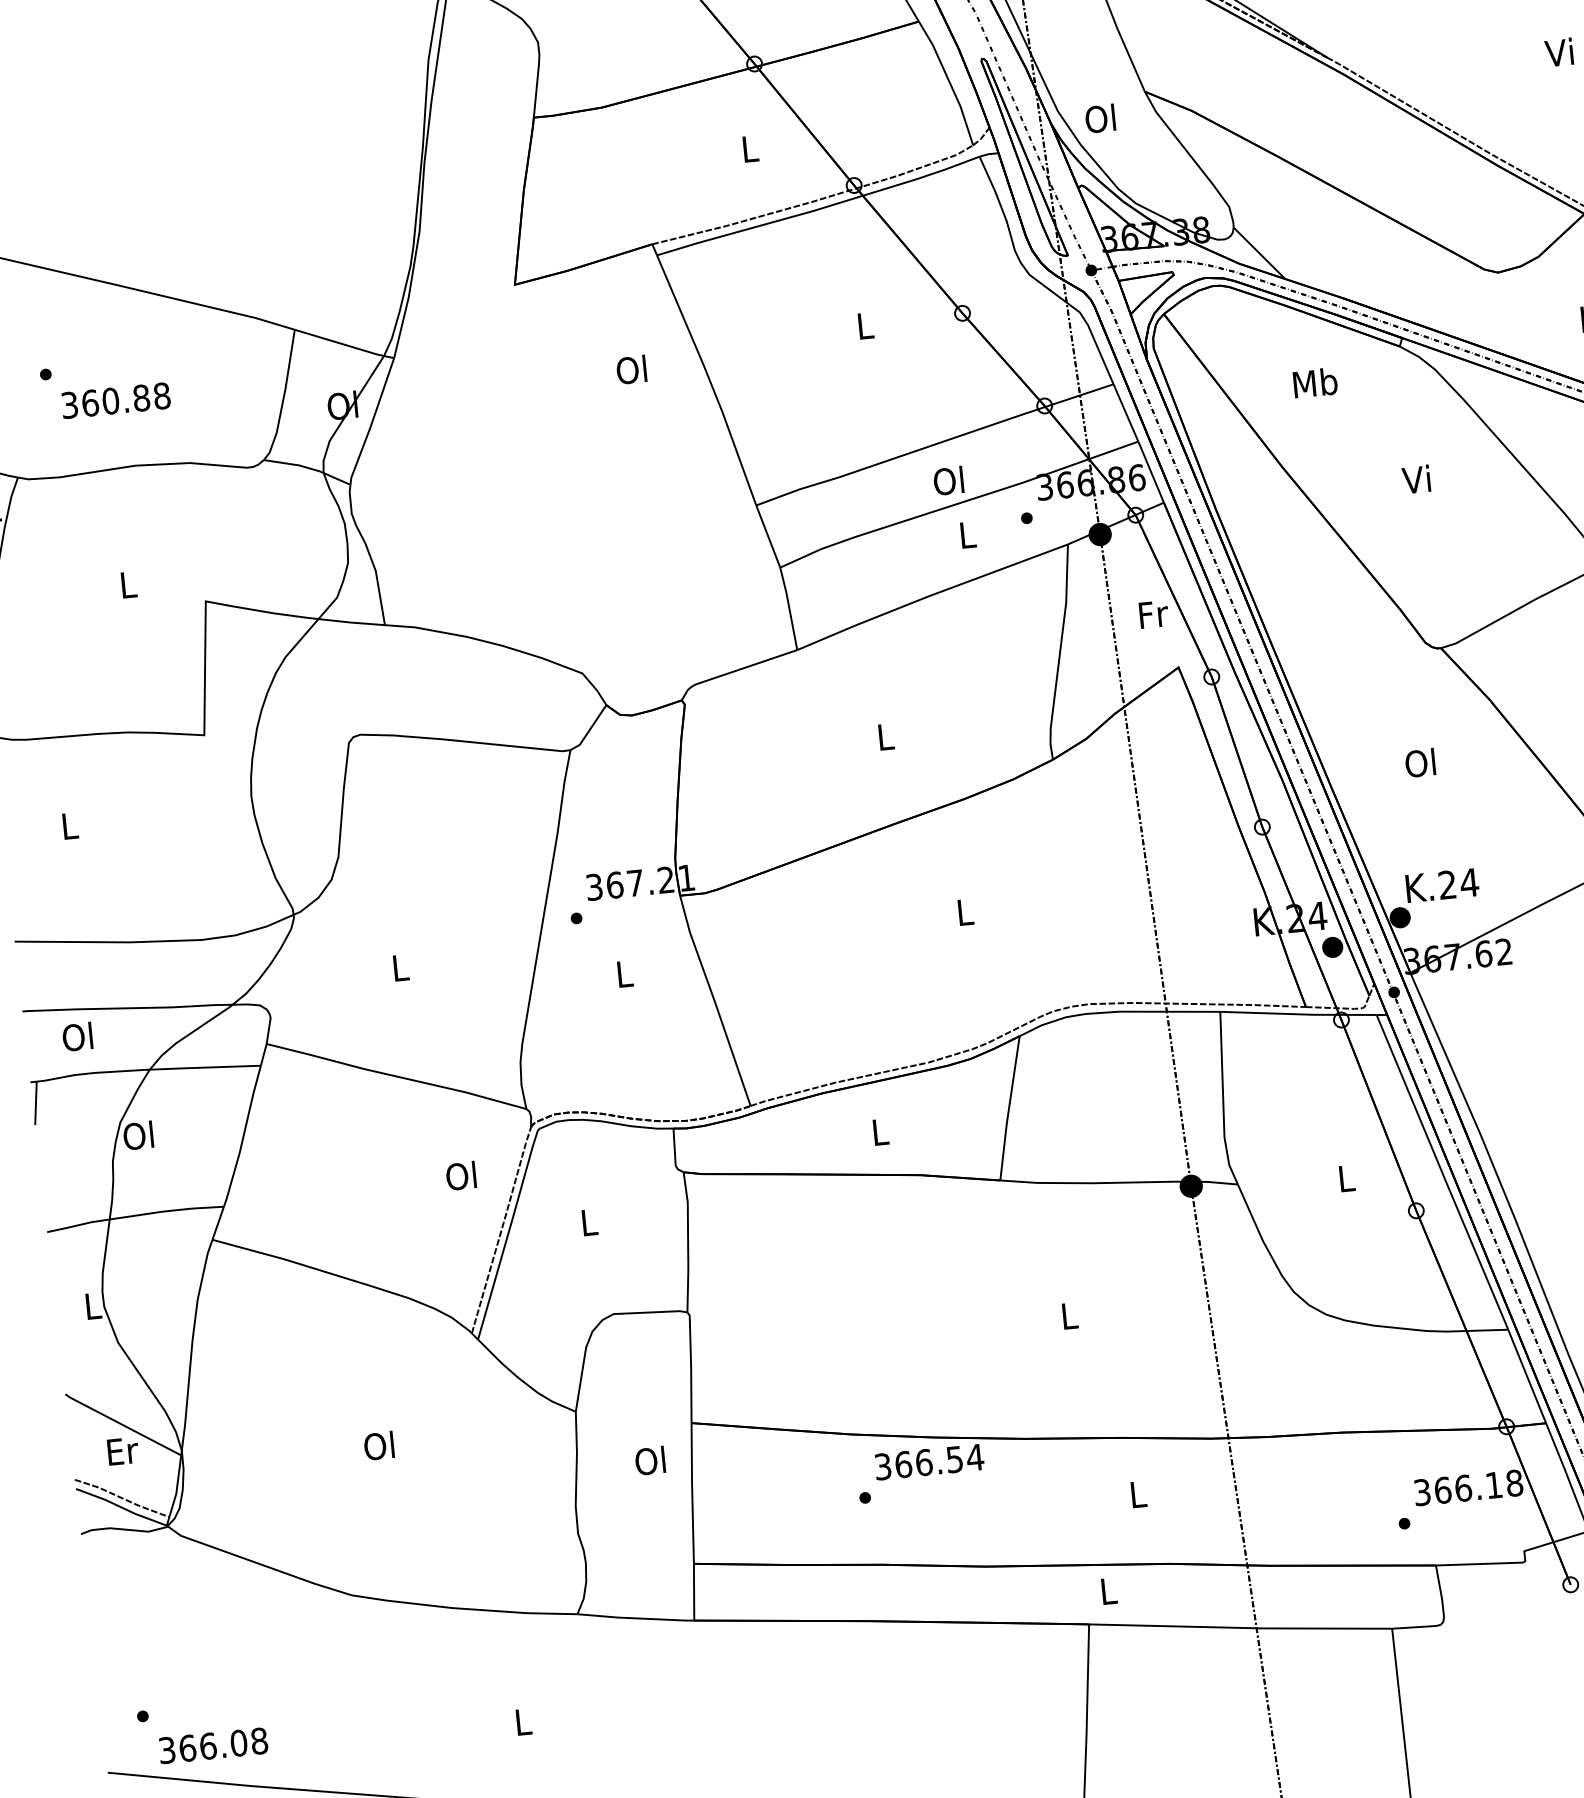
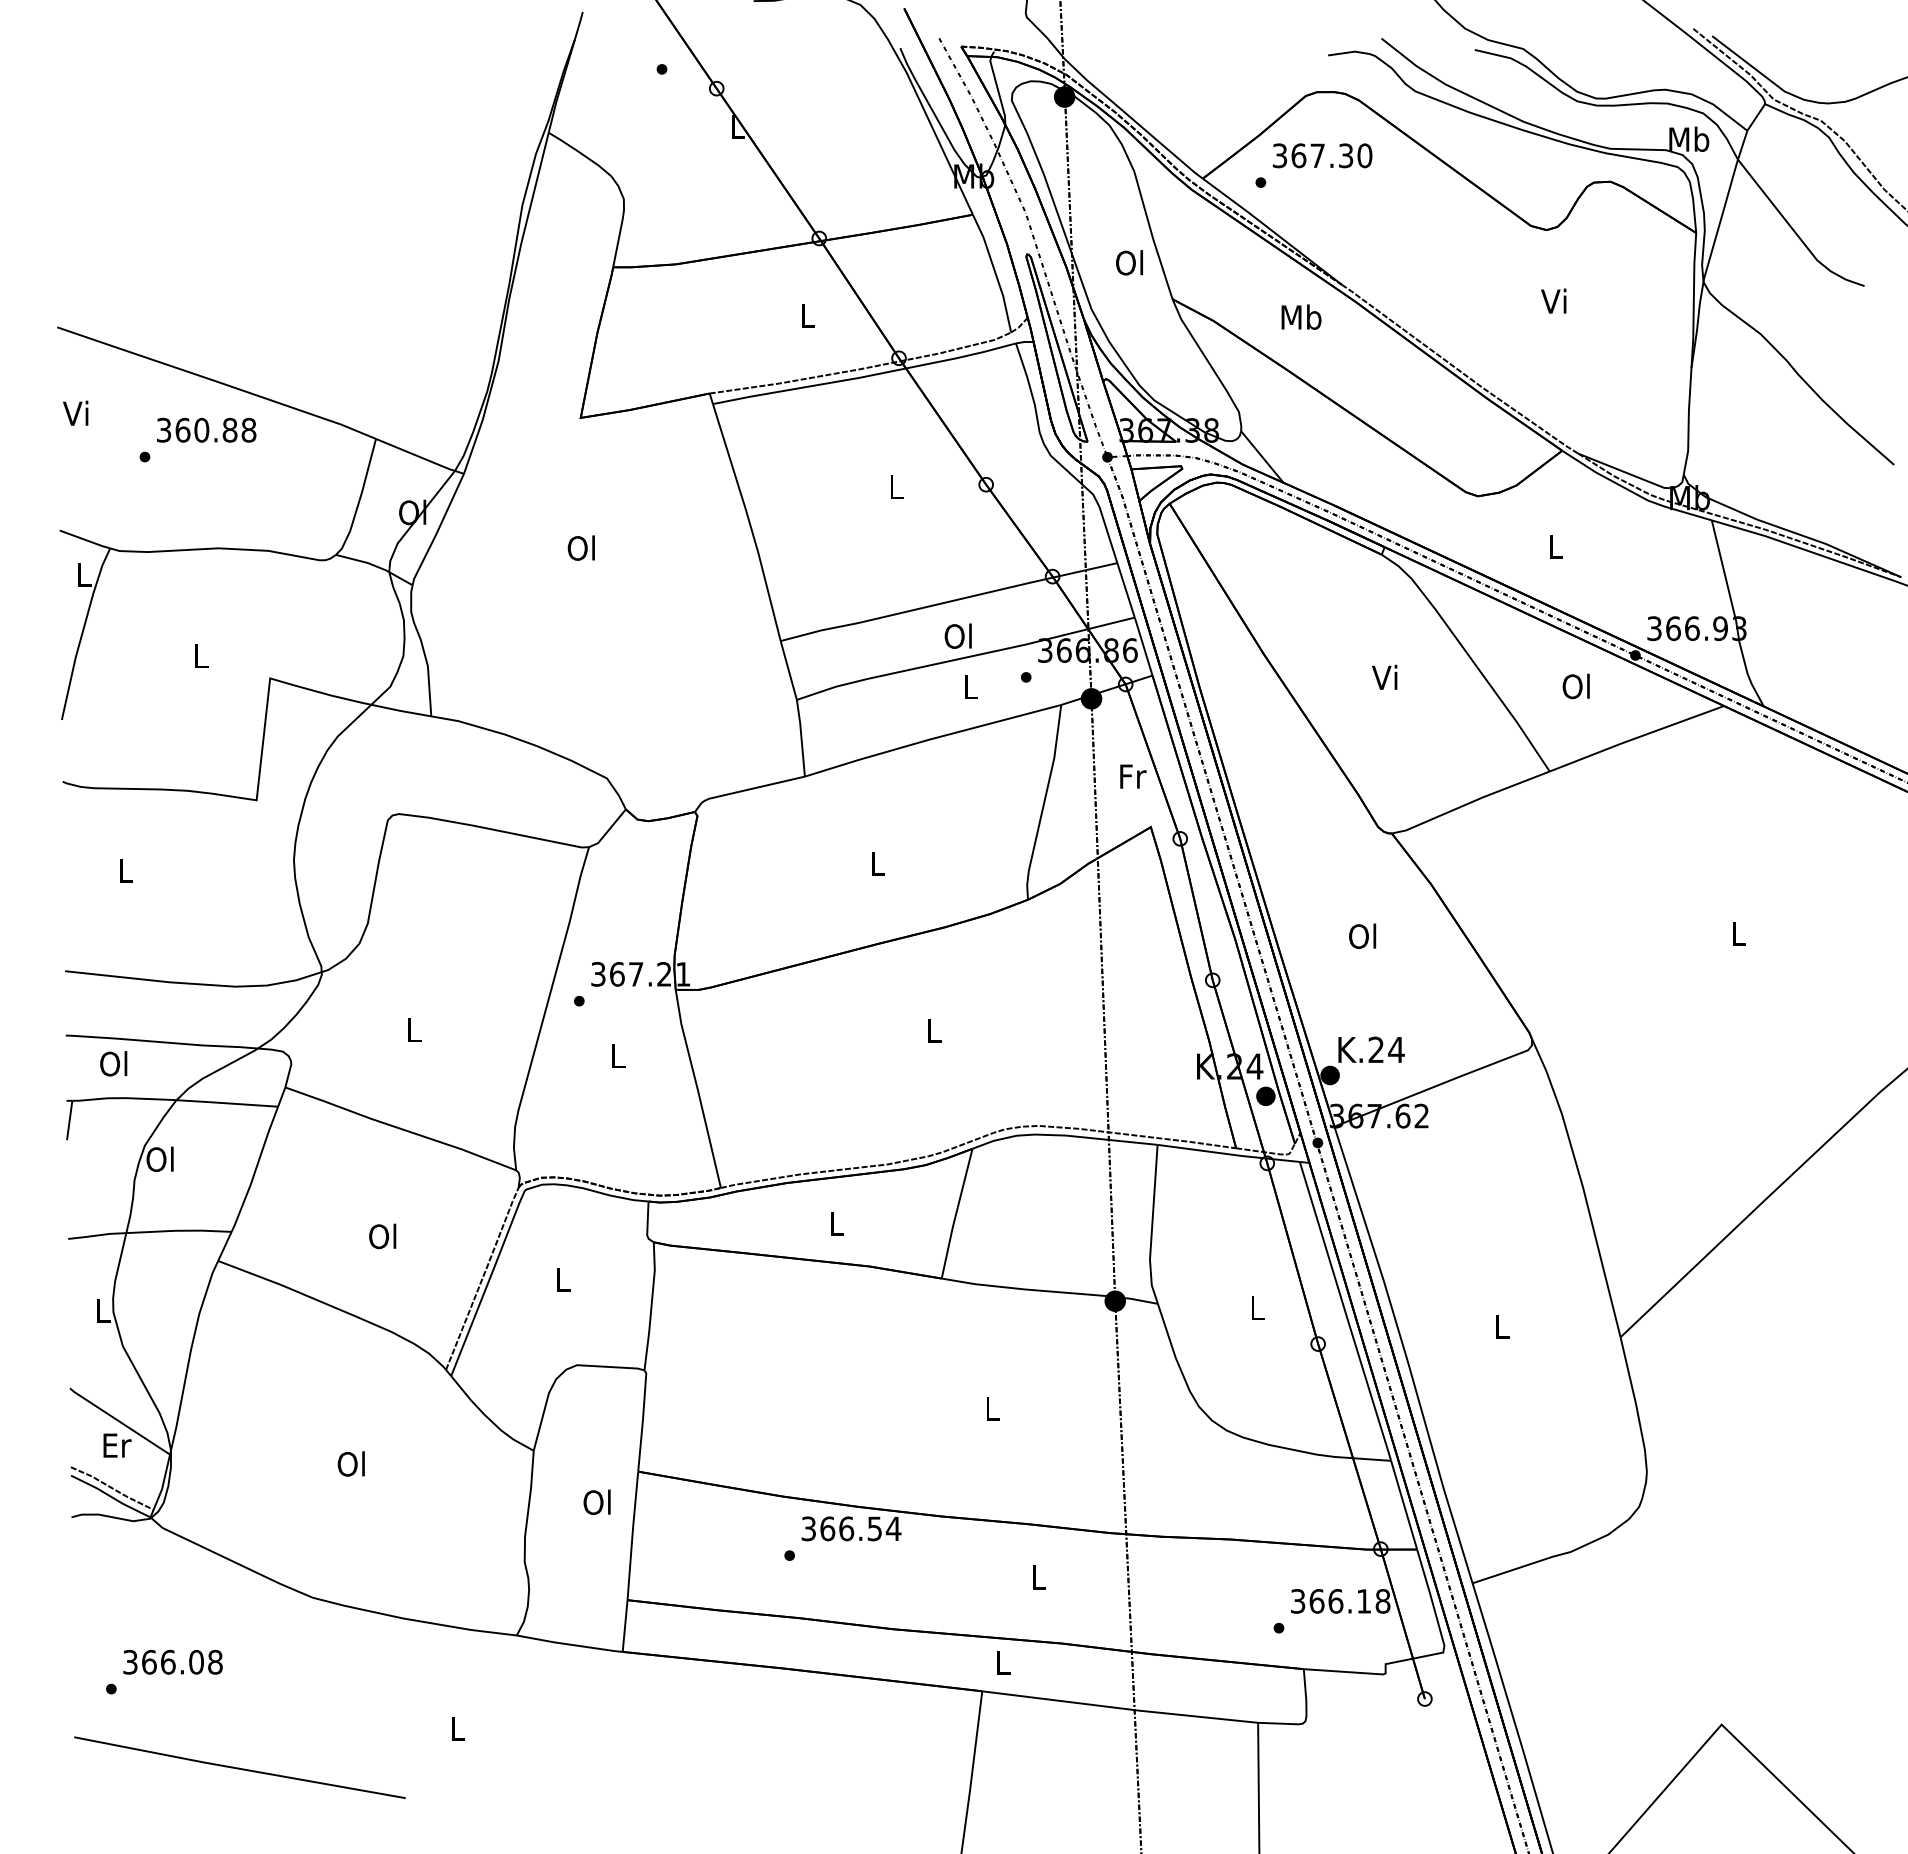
text: (1100, 118) -> (1129, 262), moved
text: (630, 369) -> (580, 547), moved
text: (1315, 382) -> (1301, 316), moved
text: (115, 399) -> (206, 429), moved
text: (460, 1176) -> (382, 1236), moved
text: (212, 1744) -> (172, 1661), moved

